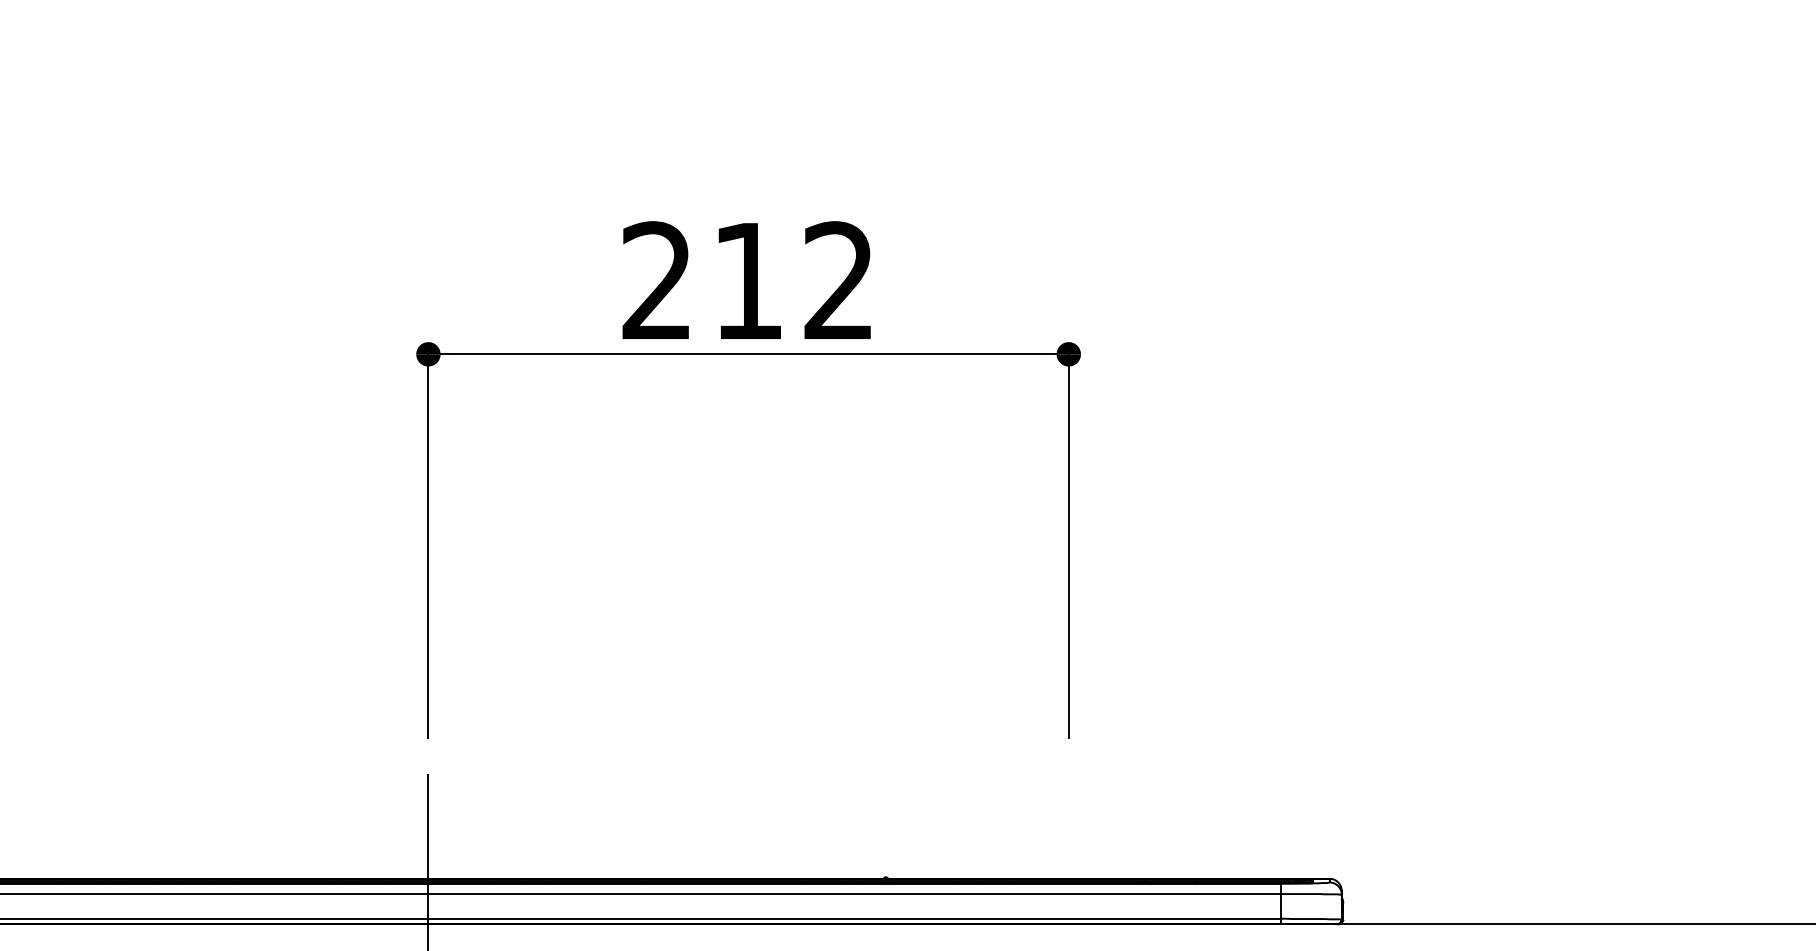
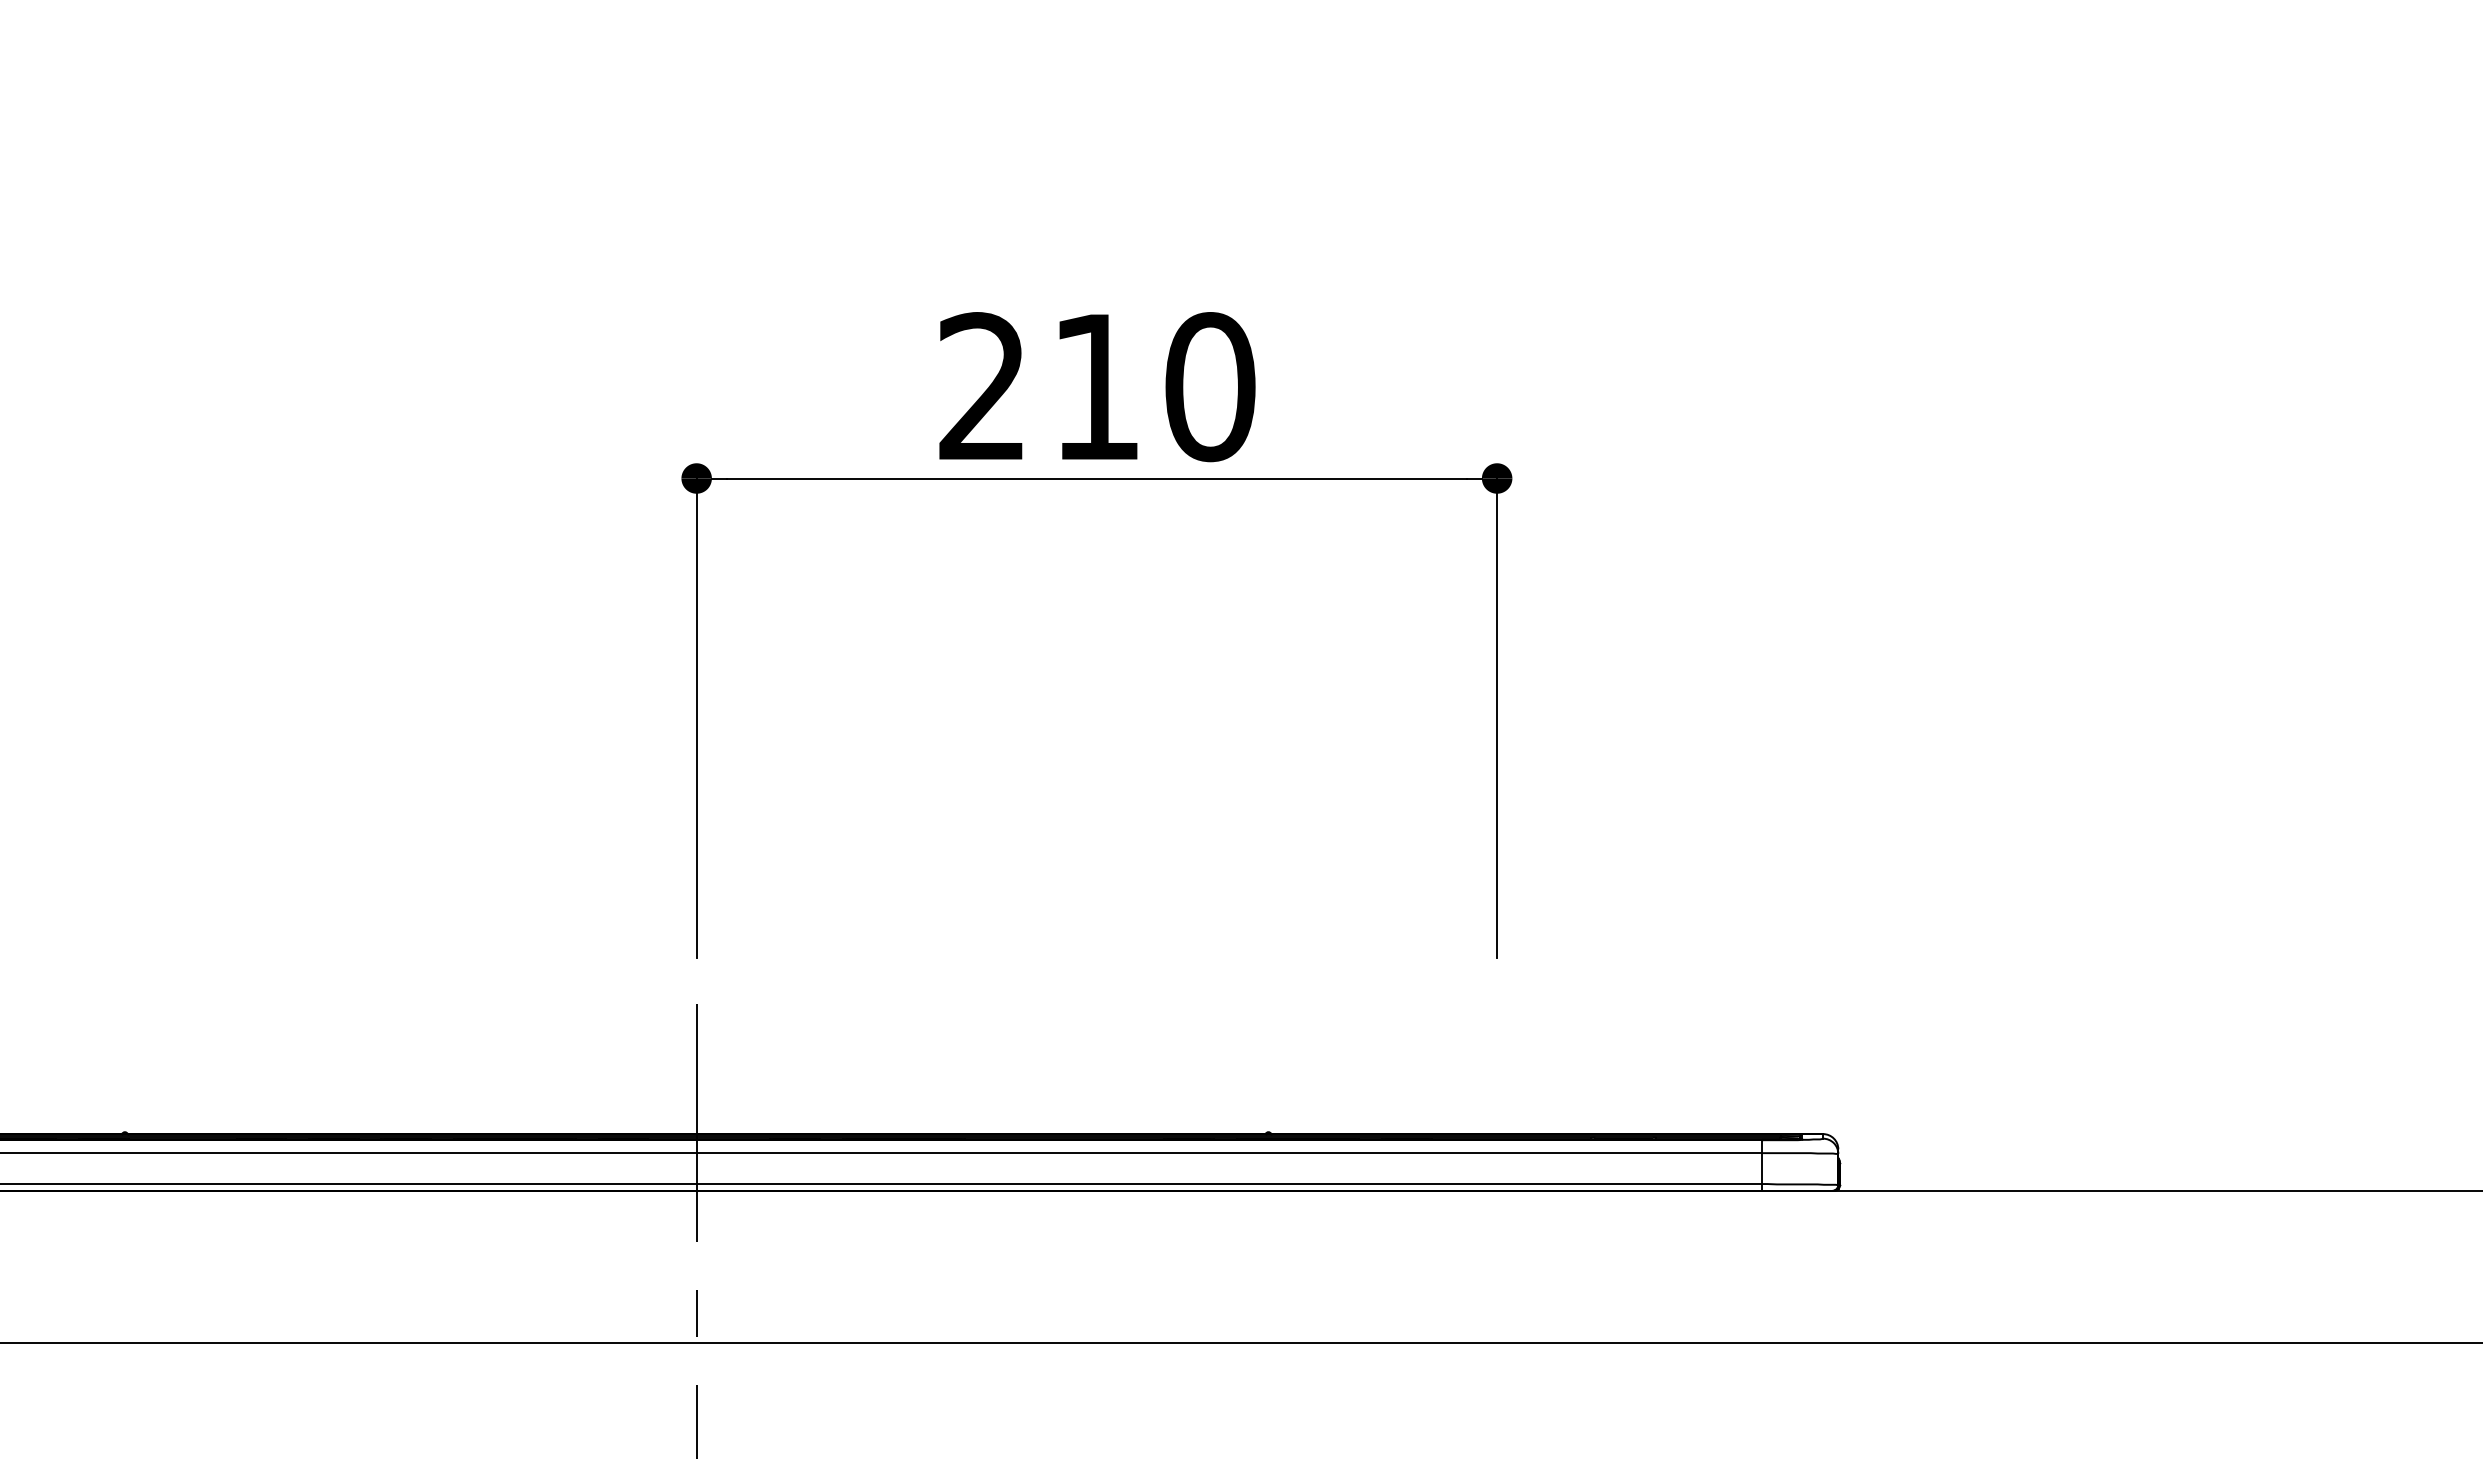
text: (839, 281) -> (1210, 387), 212 -> 210

